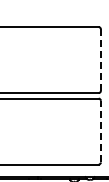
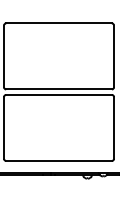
line: (101, 60) -> (114, 56), dashed -> solid
line: (101, 131) -> (114, 127), dashed -> solid

